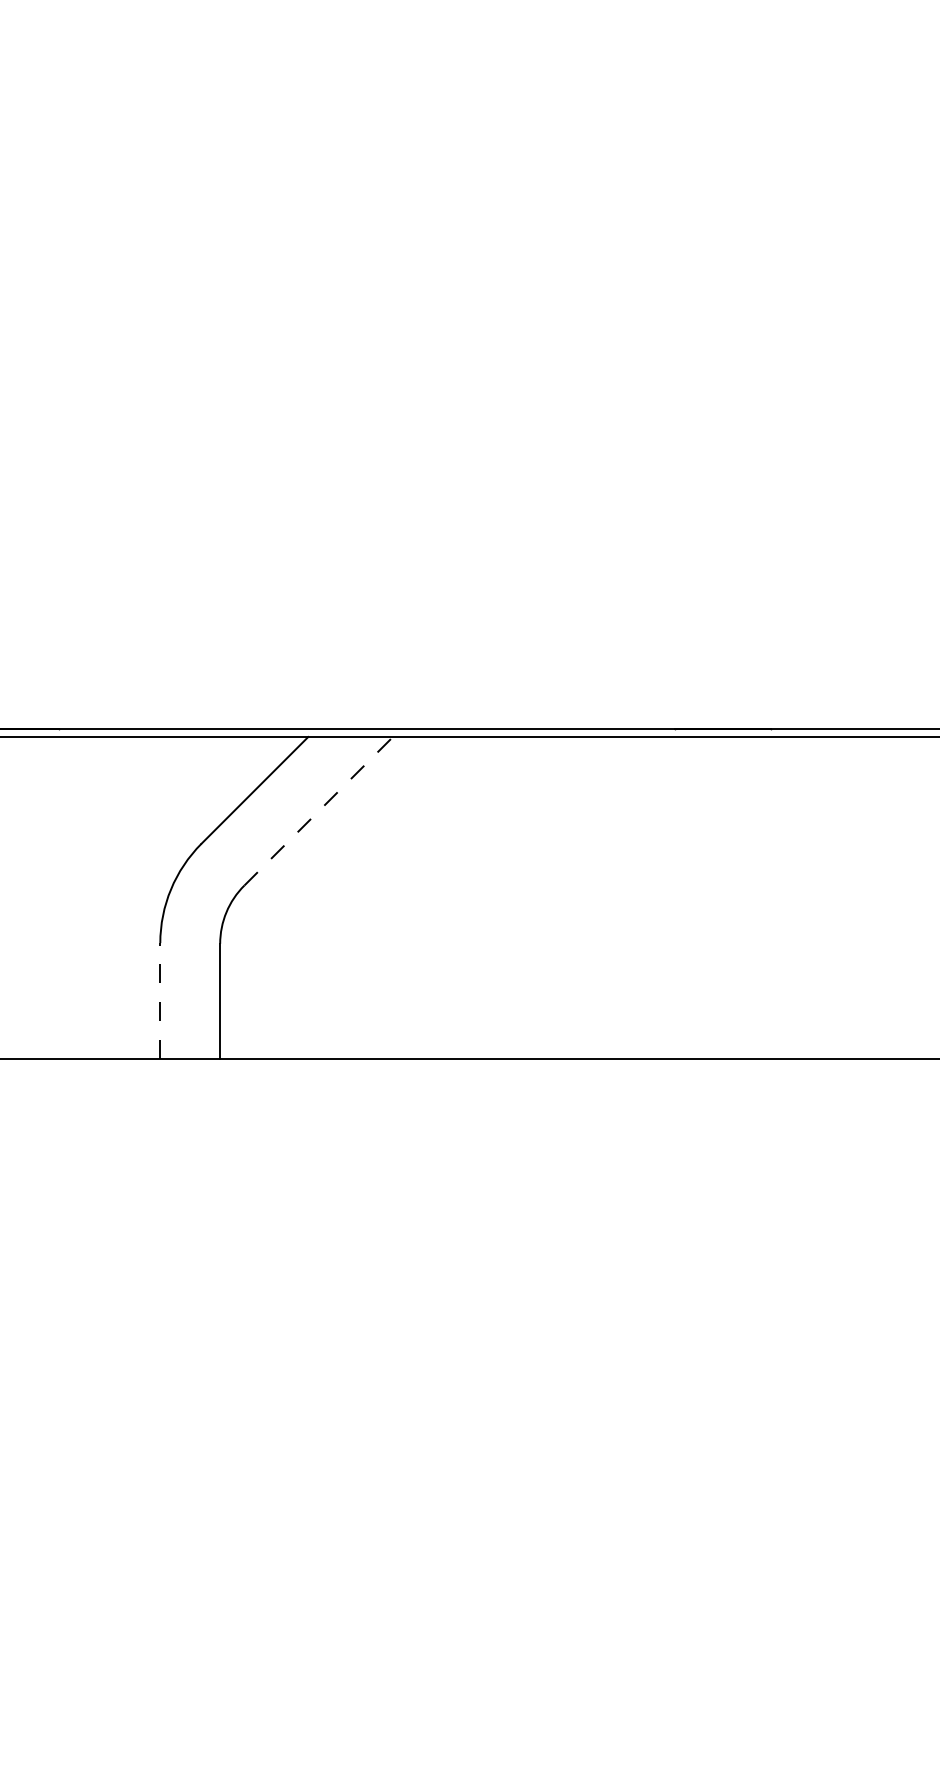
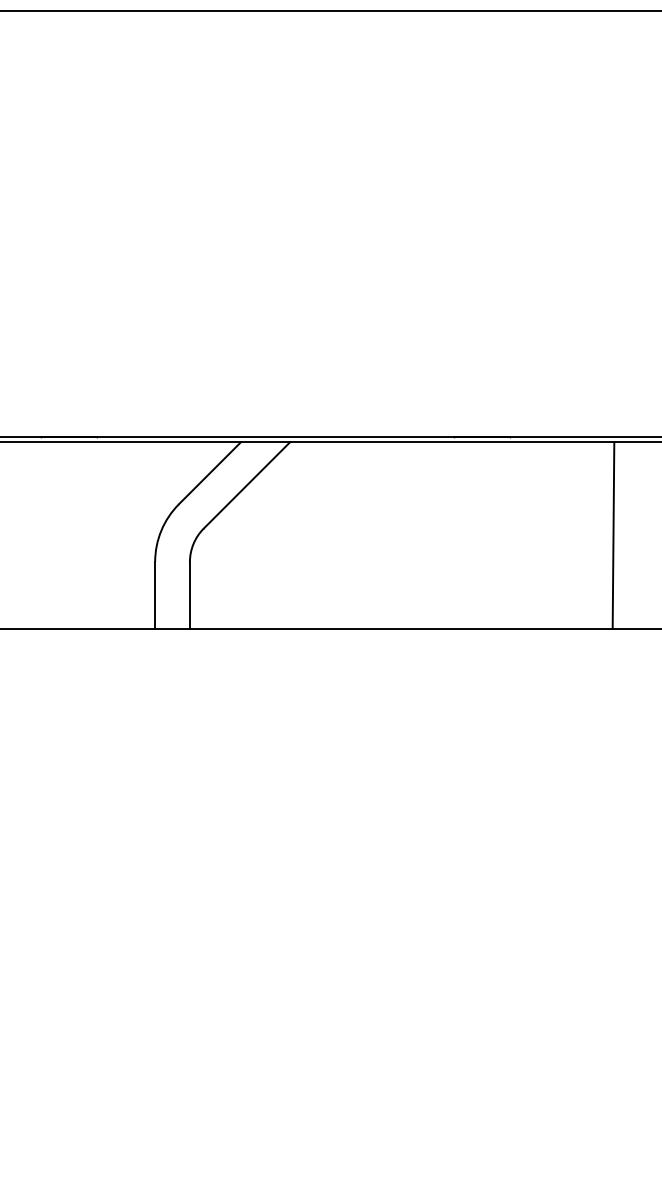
line: (319, 811) -> (247, 485), dashed -> solid
line: (160, 999) -> (155, 594), dashed -> solid

